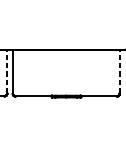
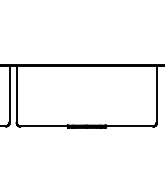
line: (7, 71) -> (9, 93), dashed -> solid
line: (119, 71) -> (156, 93), dashed -> solid

